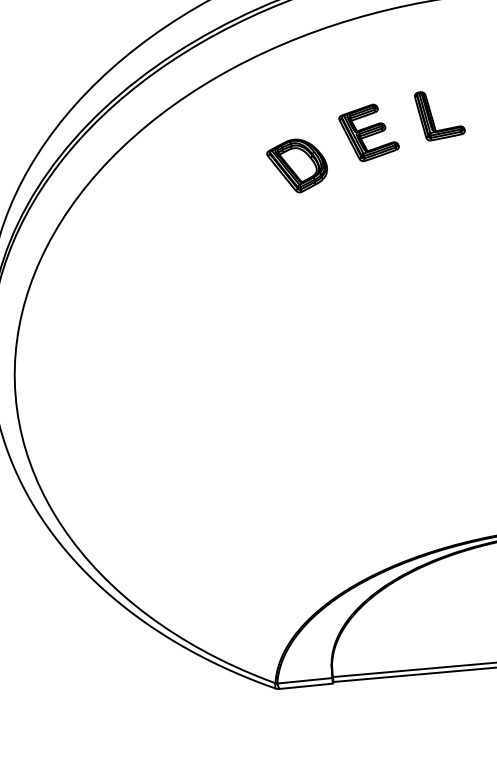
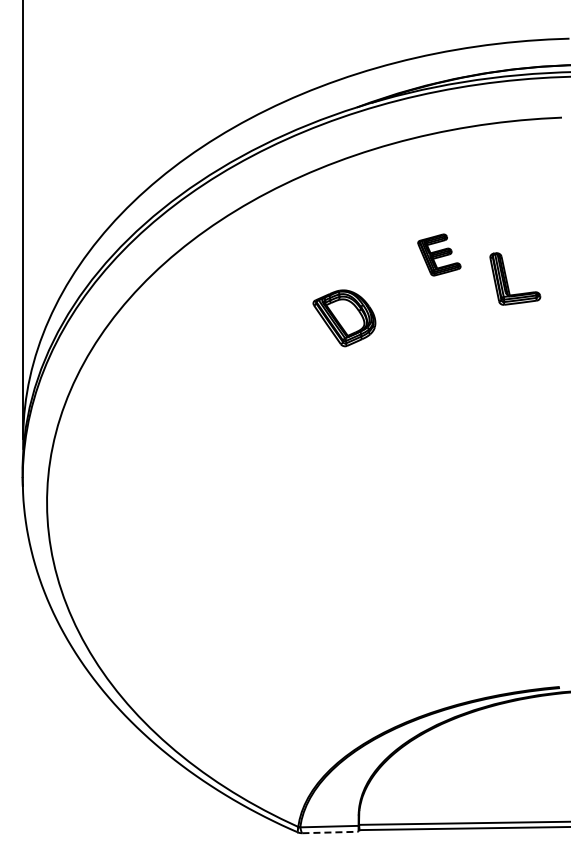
part: (432, 115) -> (507, 278), moved
part: (369, 132) -> (439, 254), size x0.7
part: (297, 166) -> (344, 318), moved
line: (306, 686) -> (330, 832), solid -> dashed

